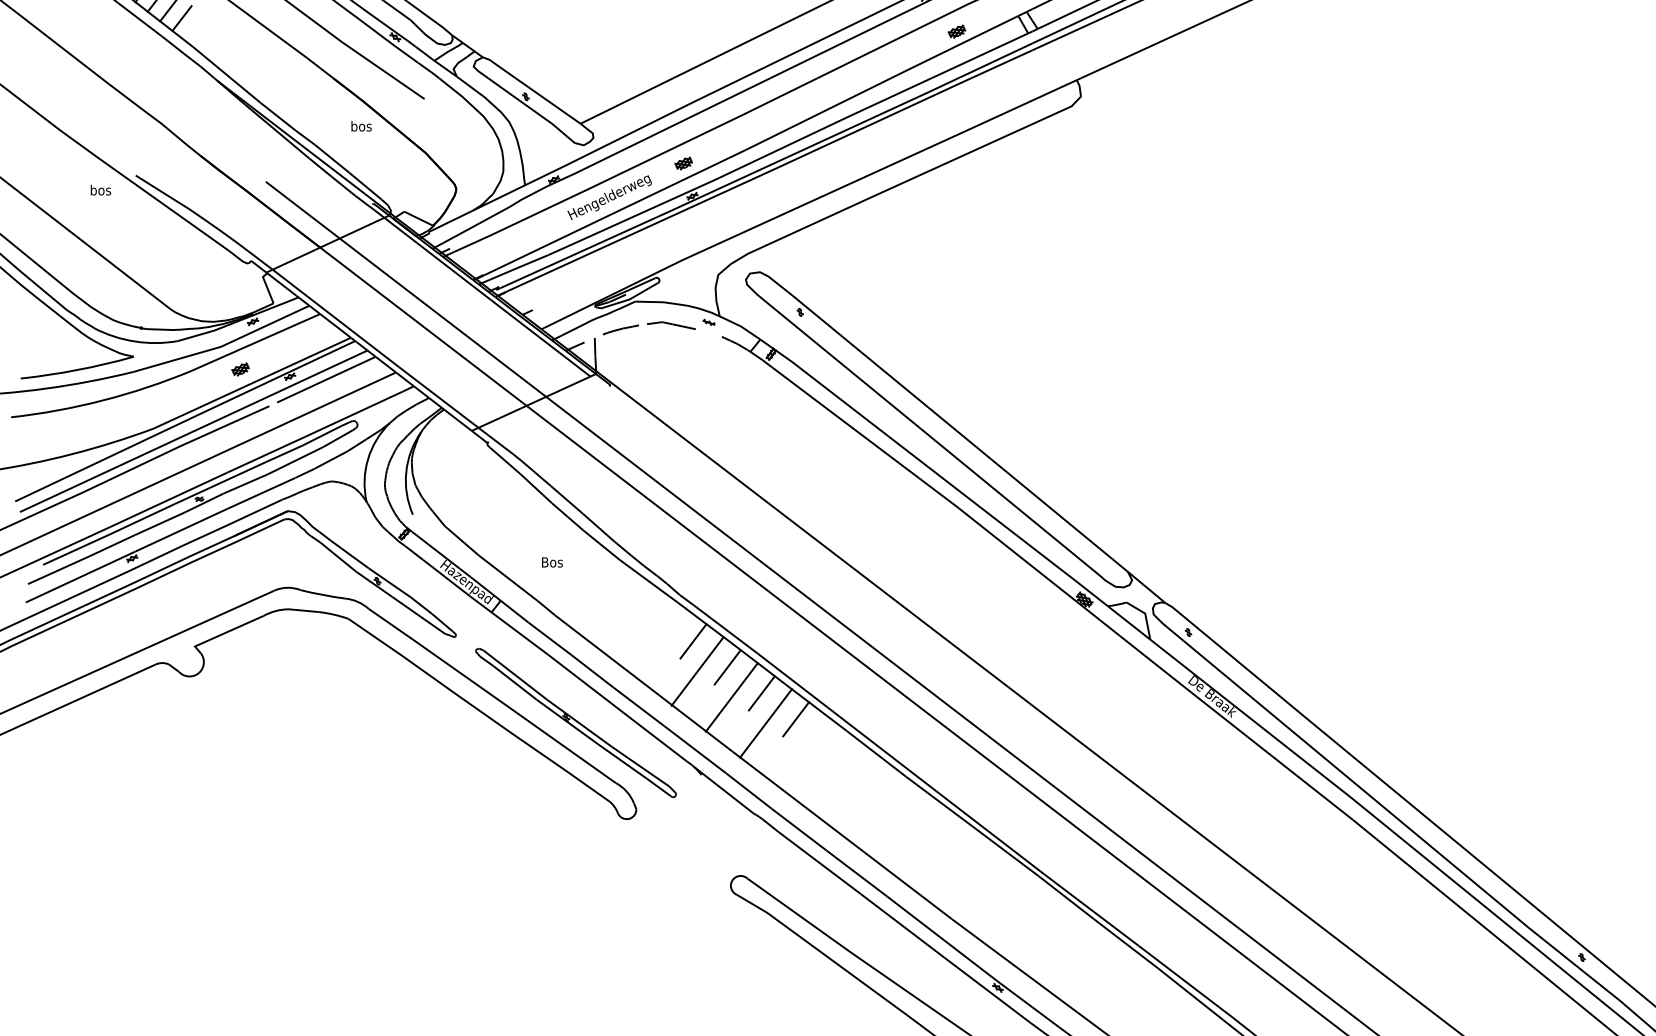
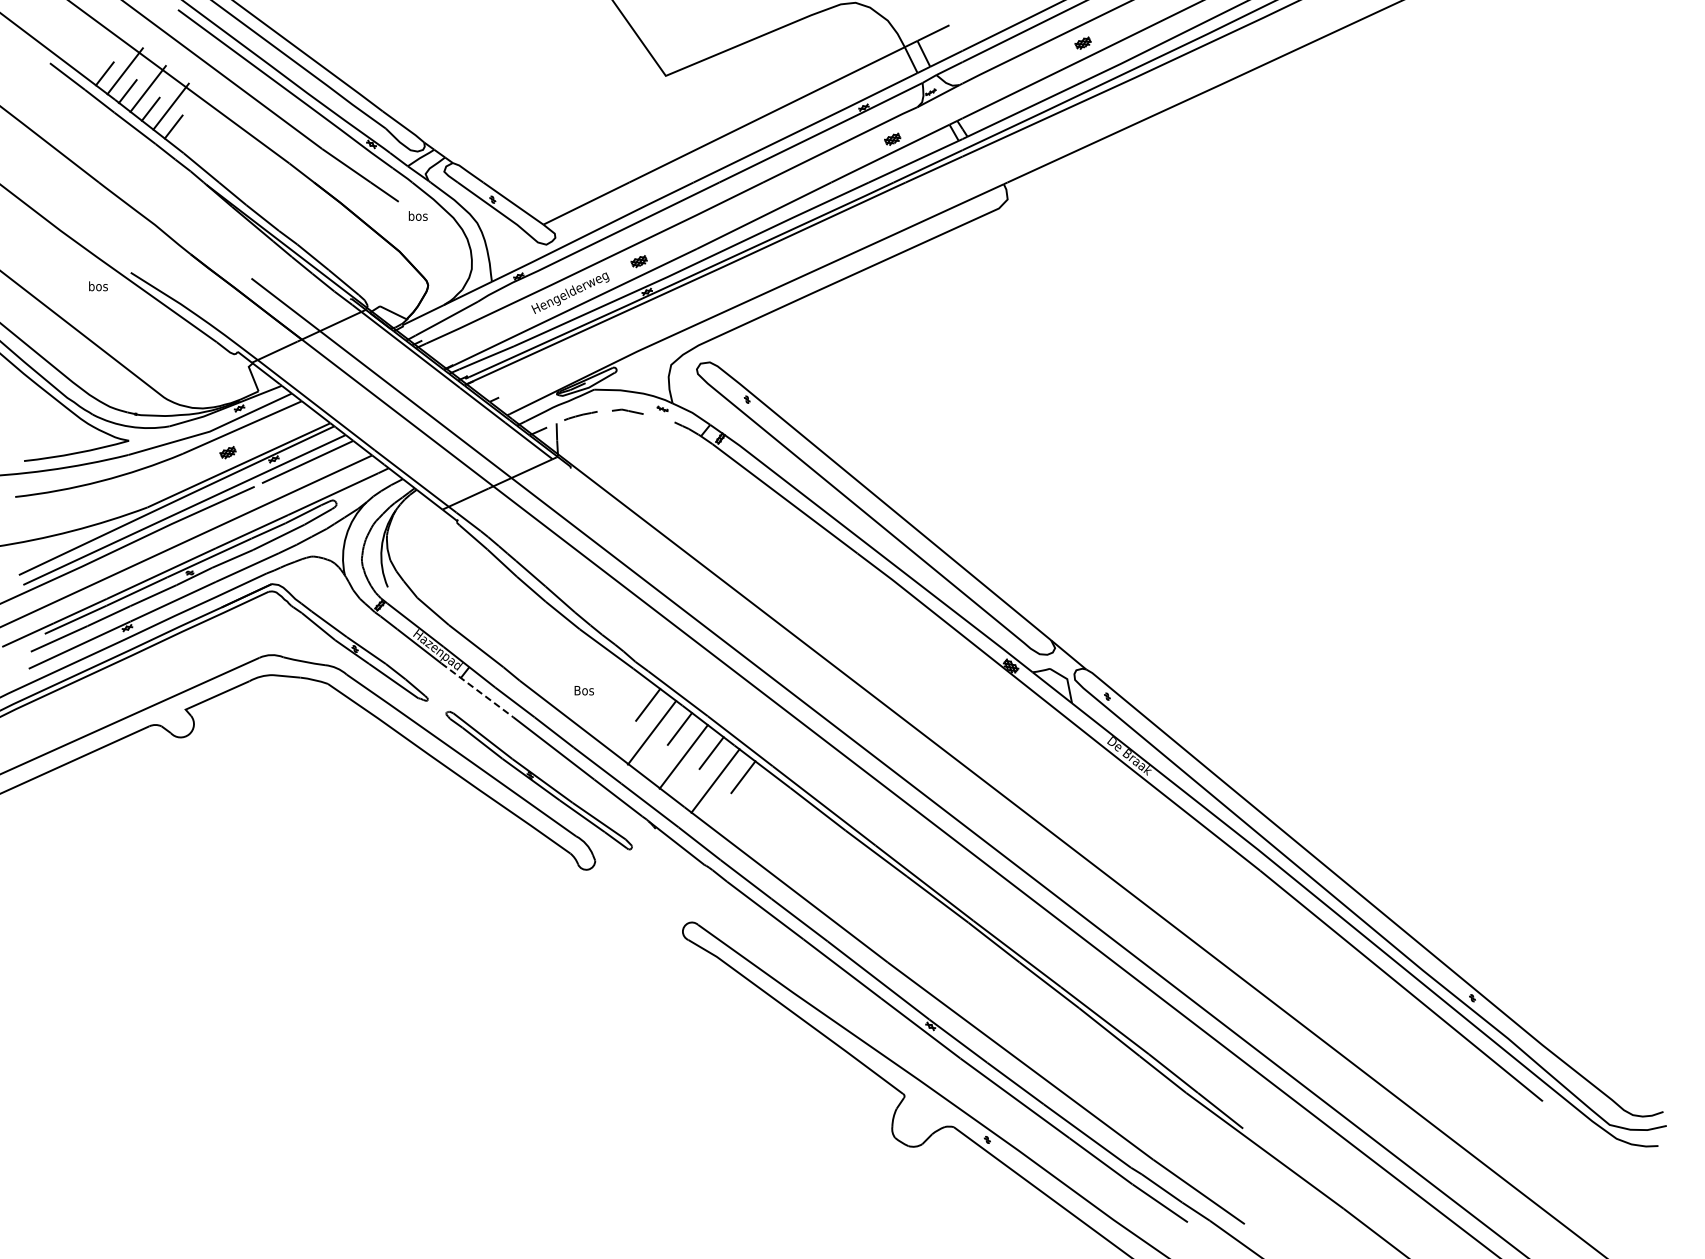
text: (360, 125) -> (417, 215), moved
part: (671, 325) -> (627, 411), size x0.7
text: (551, 562) -> (583, 690), moved
line: (509, 625) -> (477, 690), solid -> dashed

